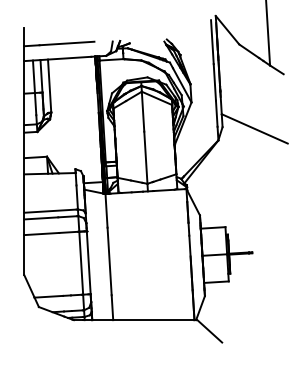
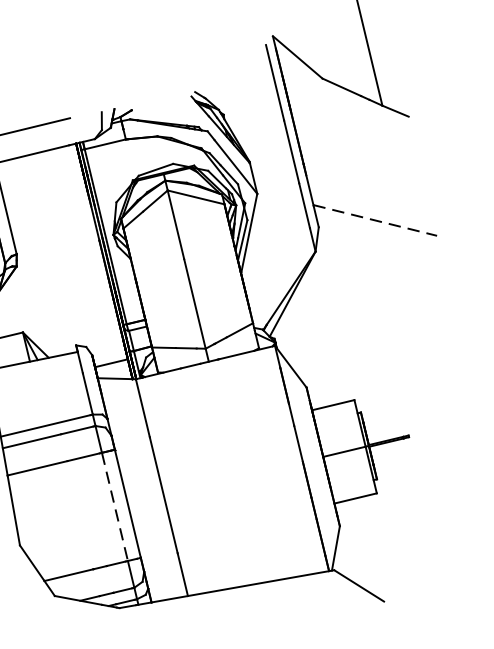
line: (255, 129) -> (376, 221), solid -> dashed
line: (81, 263) -> (115, 507), solid -> dashed

